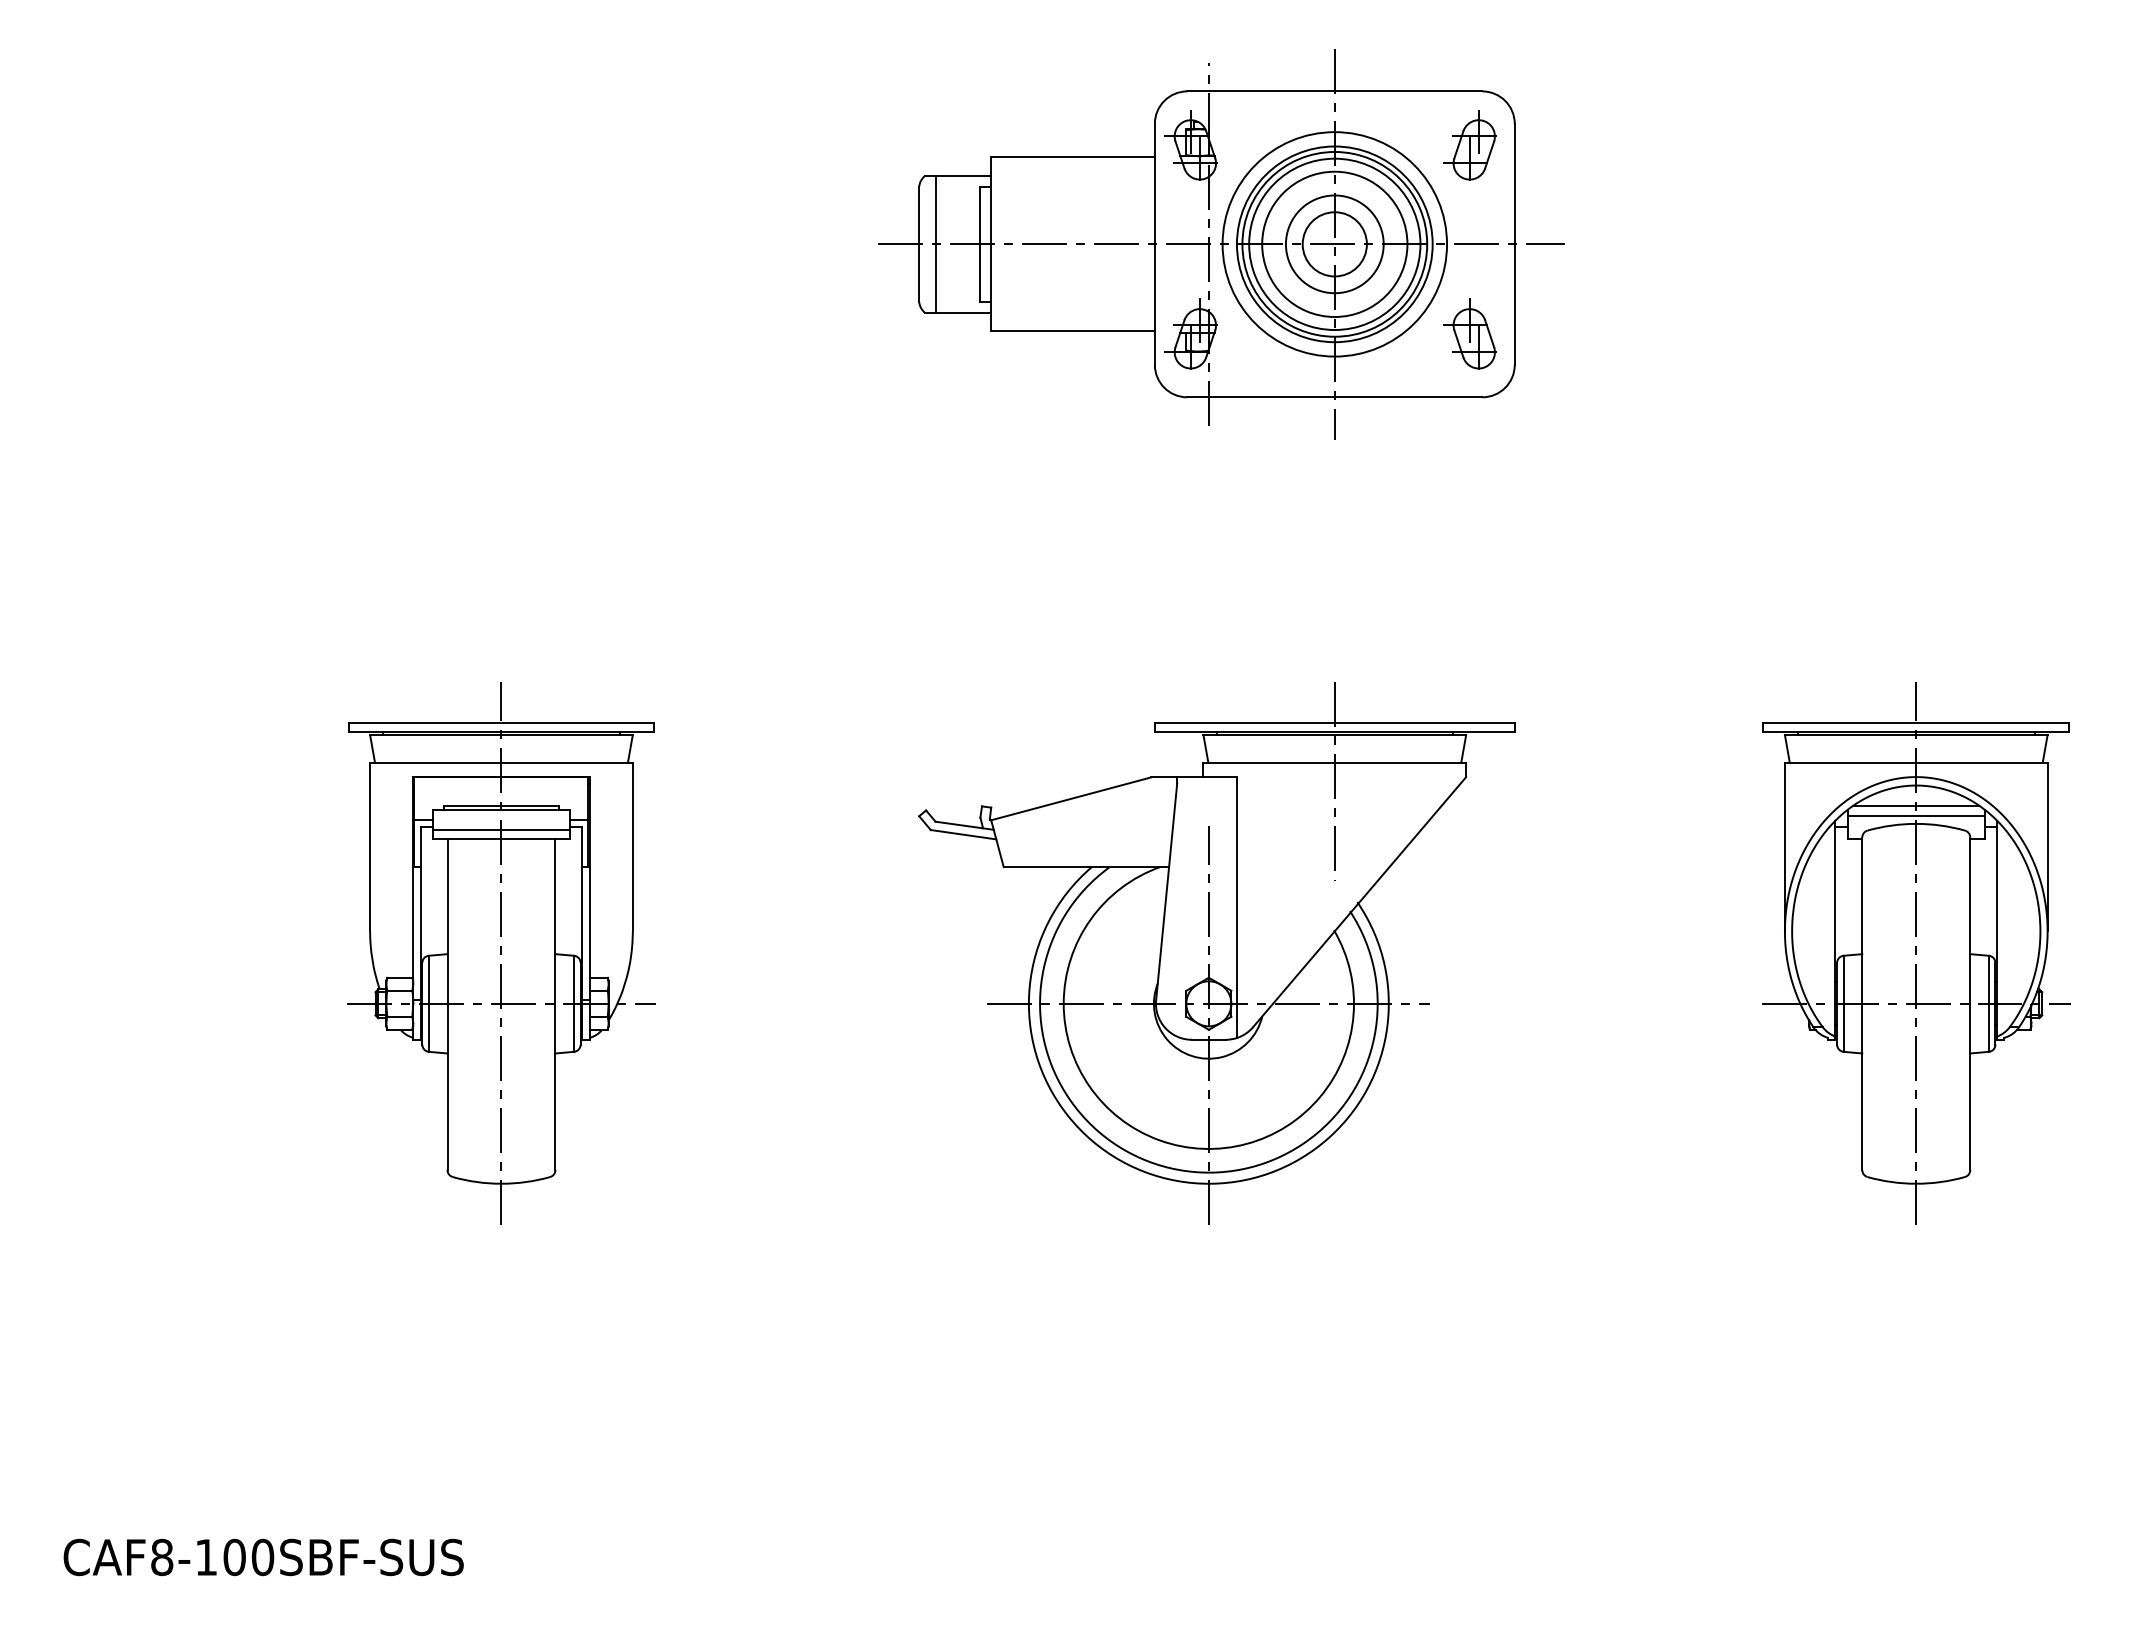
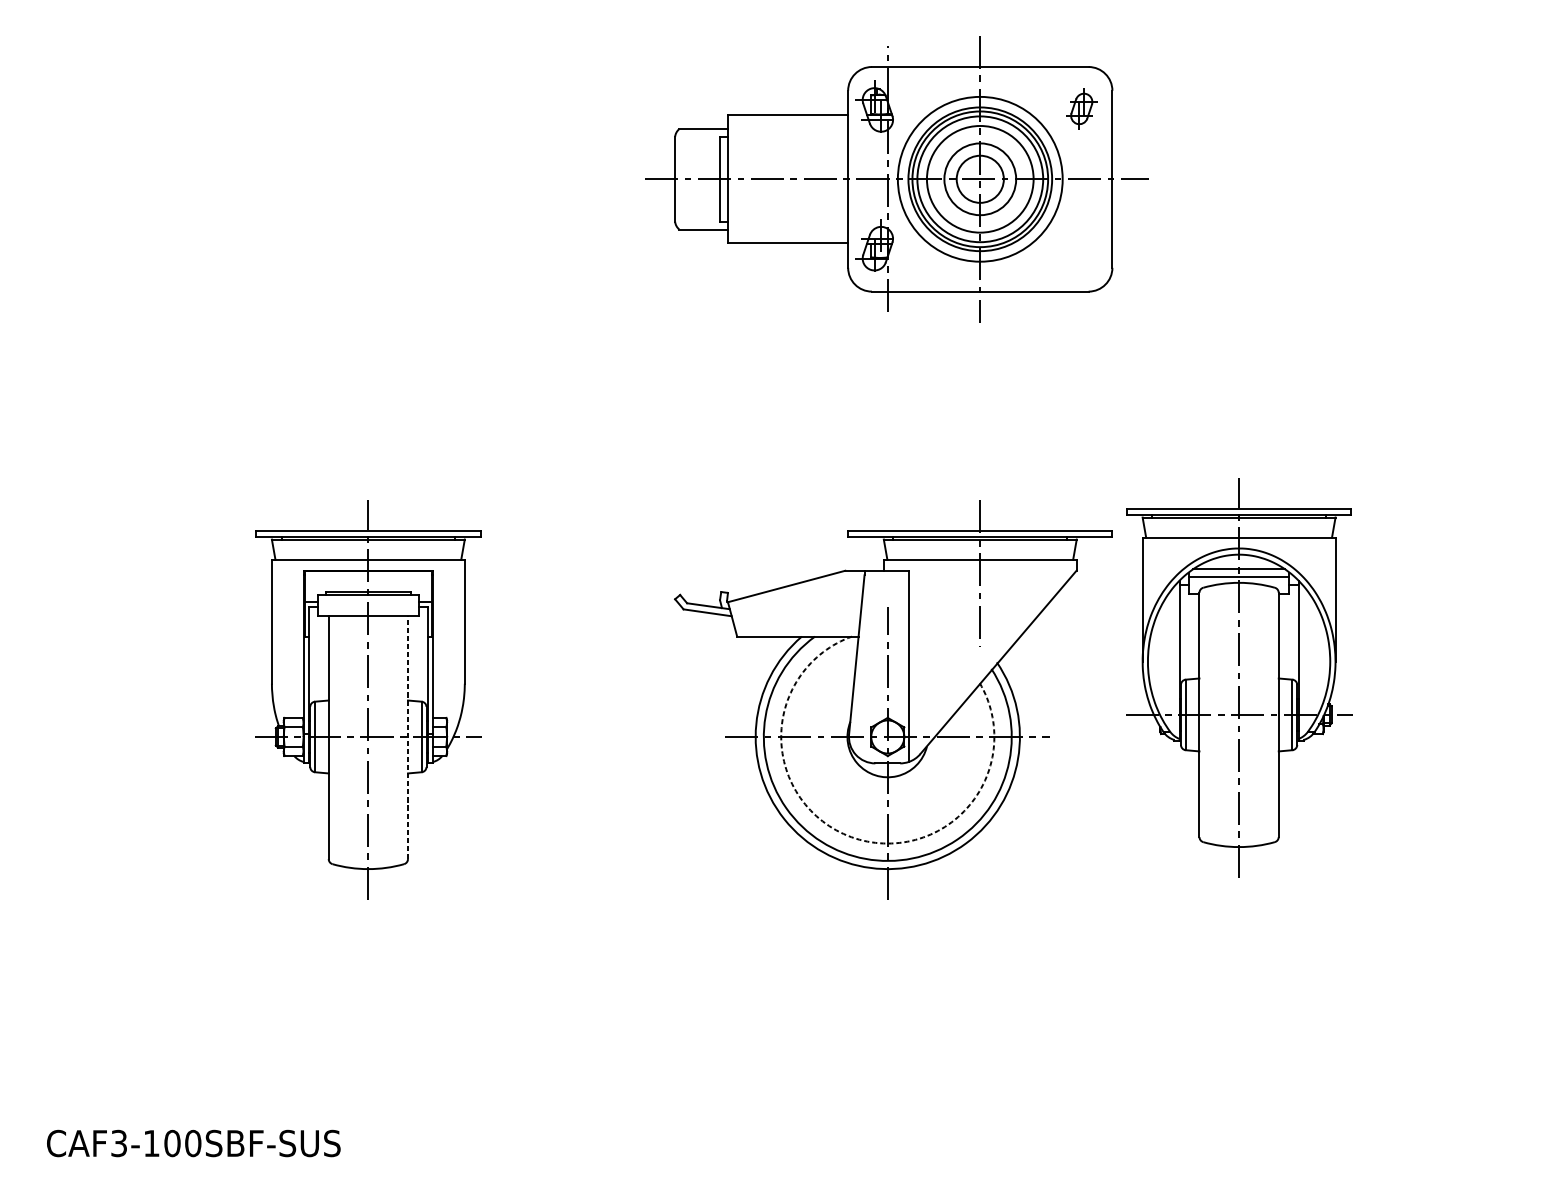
part: (1469, 145) -> (1079, 106), size x0.7
line: (935, 243) -> (687, 178), removed
part: (1469, 333) -> (1079, 244), removed
line: (501, 830) -> (368, 609), removed
part: (1916, 953) -> (1239, 678), moved
line: (555, 1004) -> (408, 737), solid -> dashed
arc: (1159, 1140) -> (851, 837), solid -> dashed
text: (162, 1557) -> (119, 1143), CAF8-100SBF-SUS -> CAF3-100SBF-SUS

